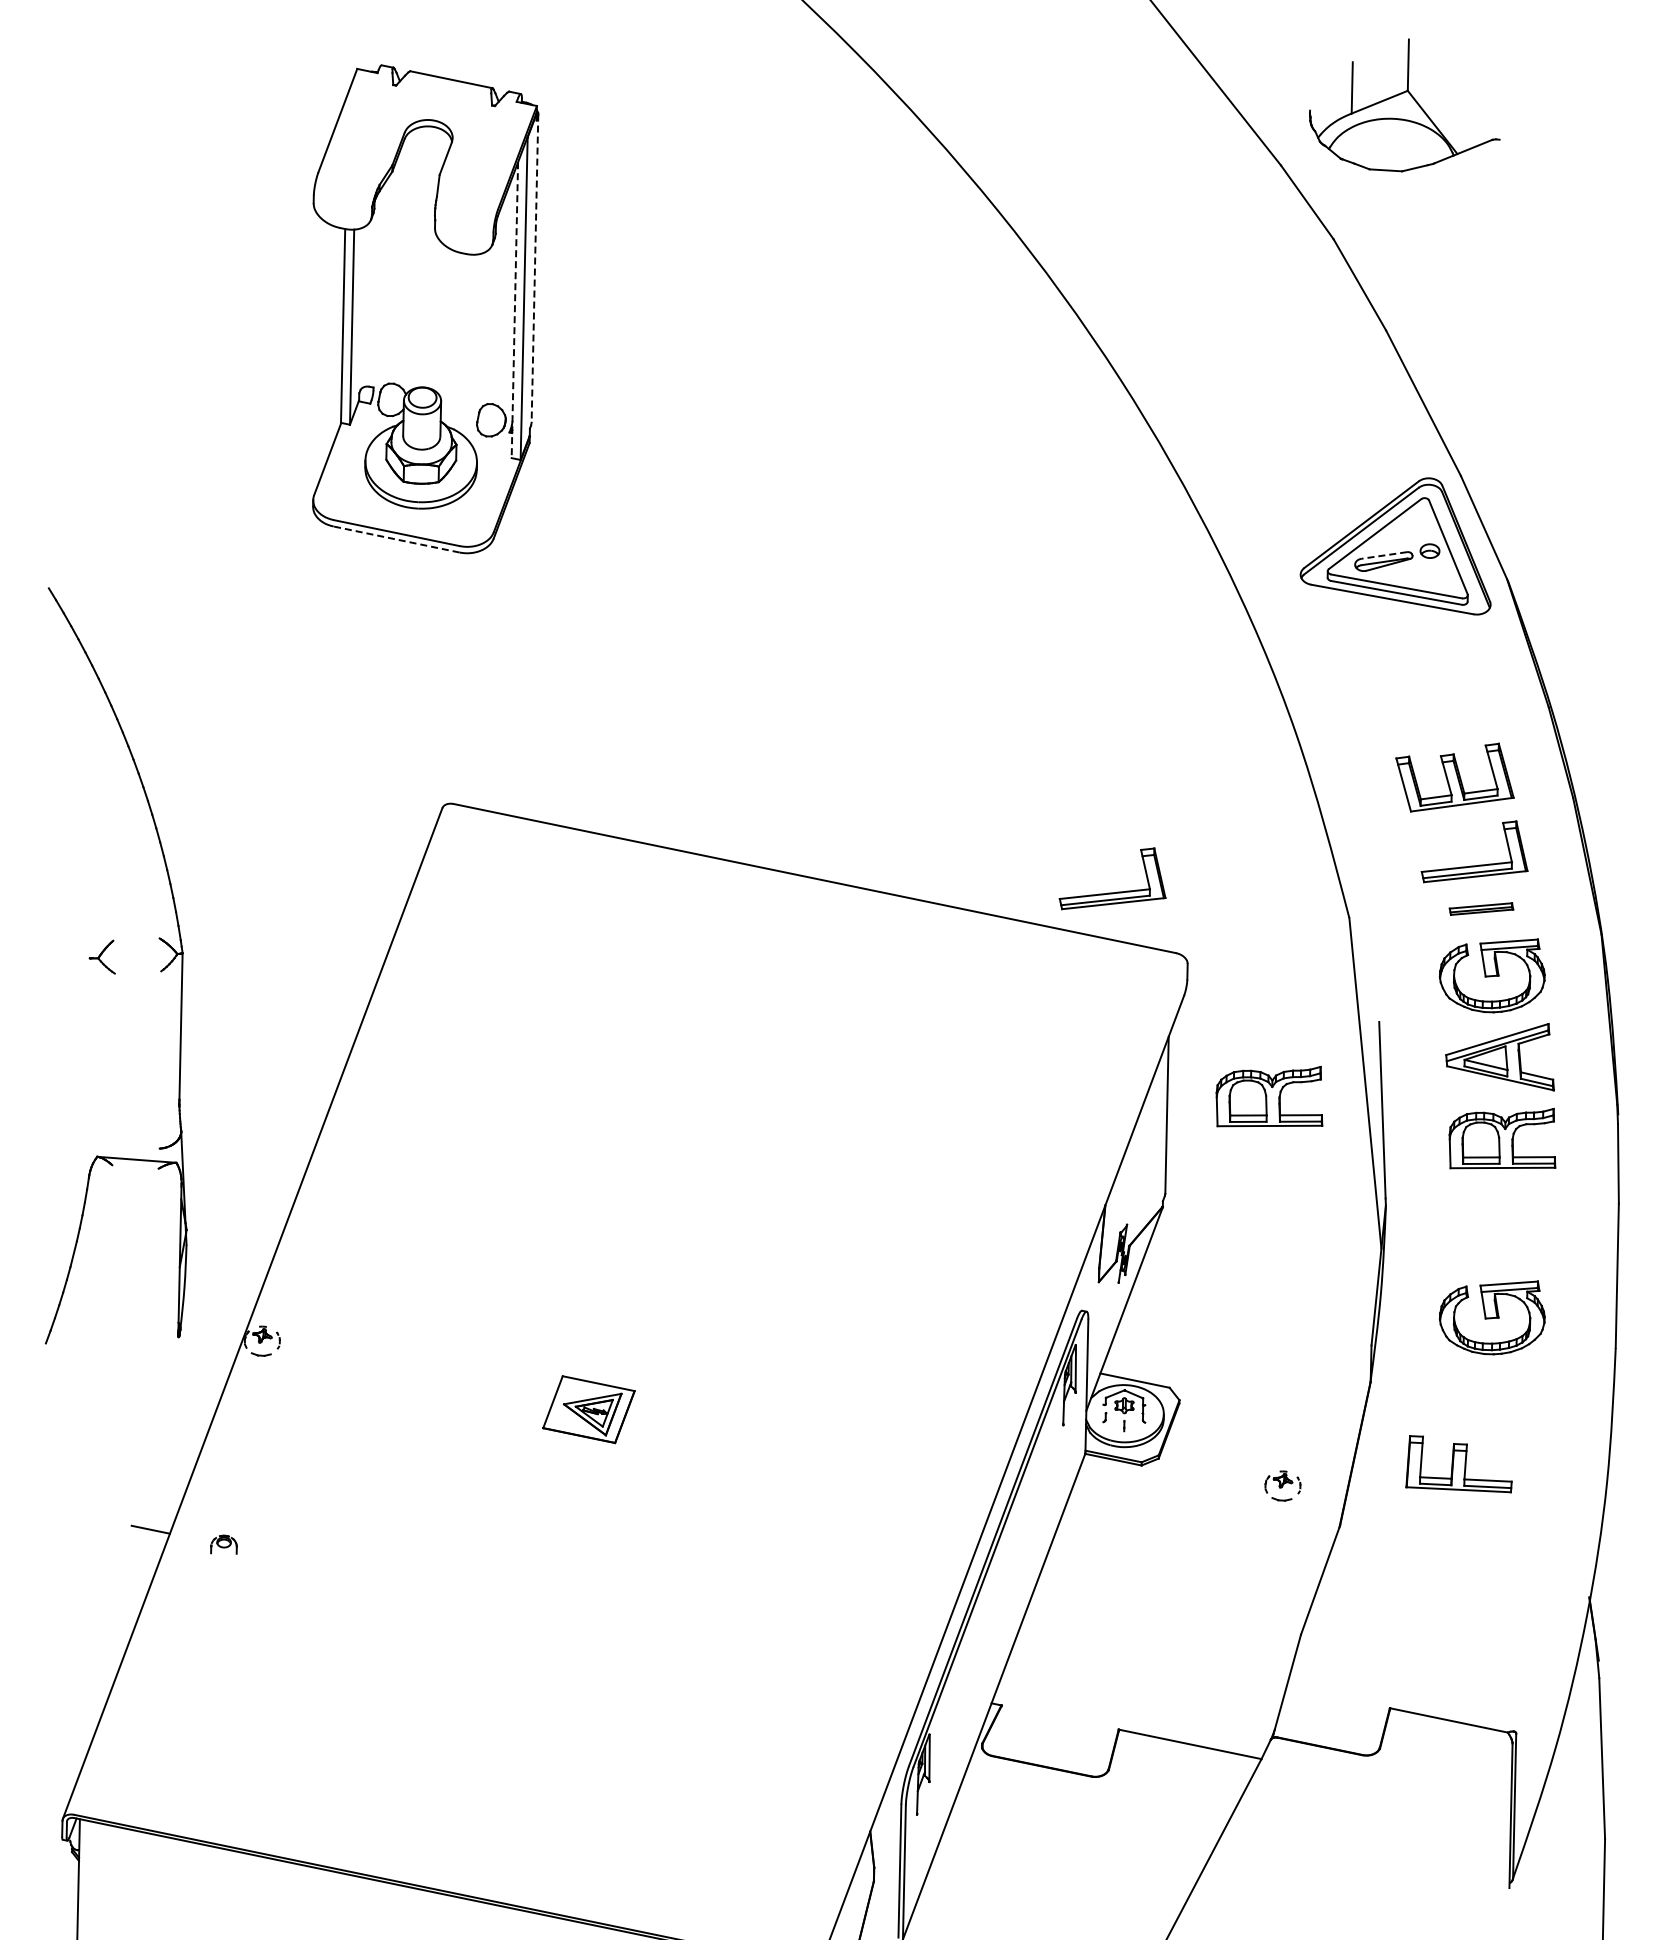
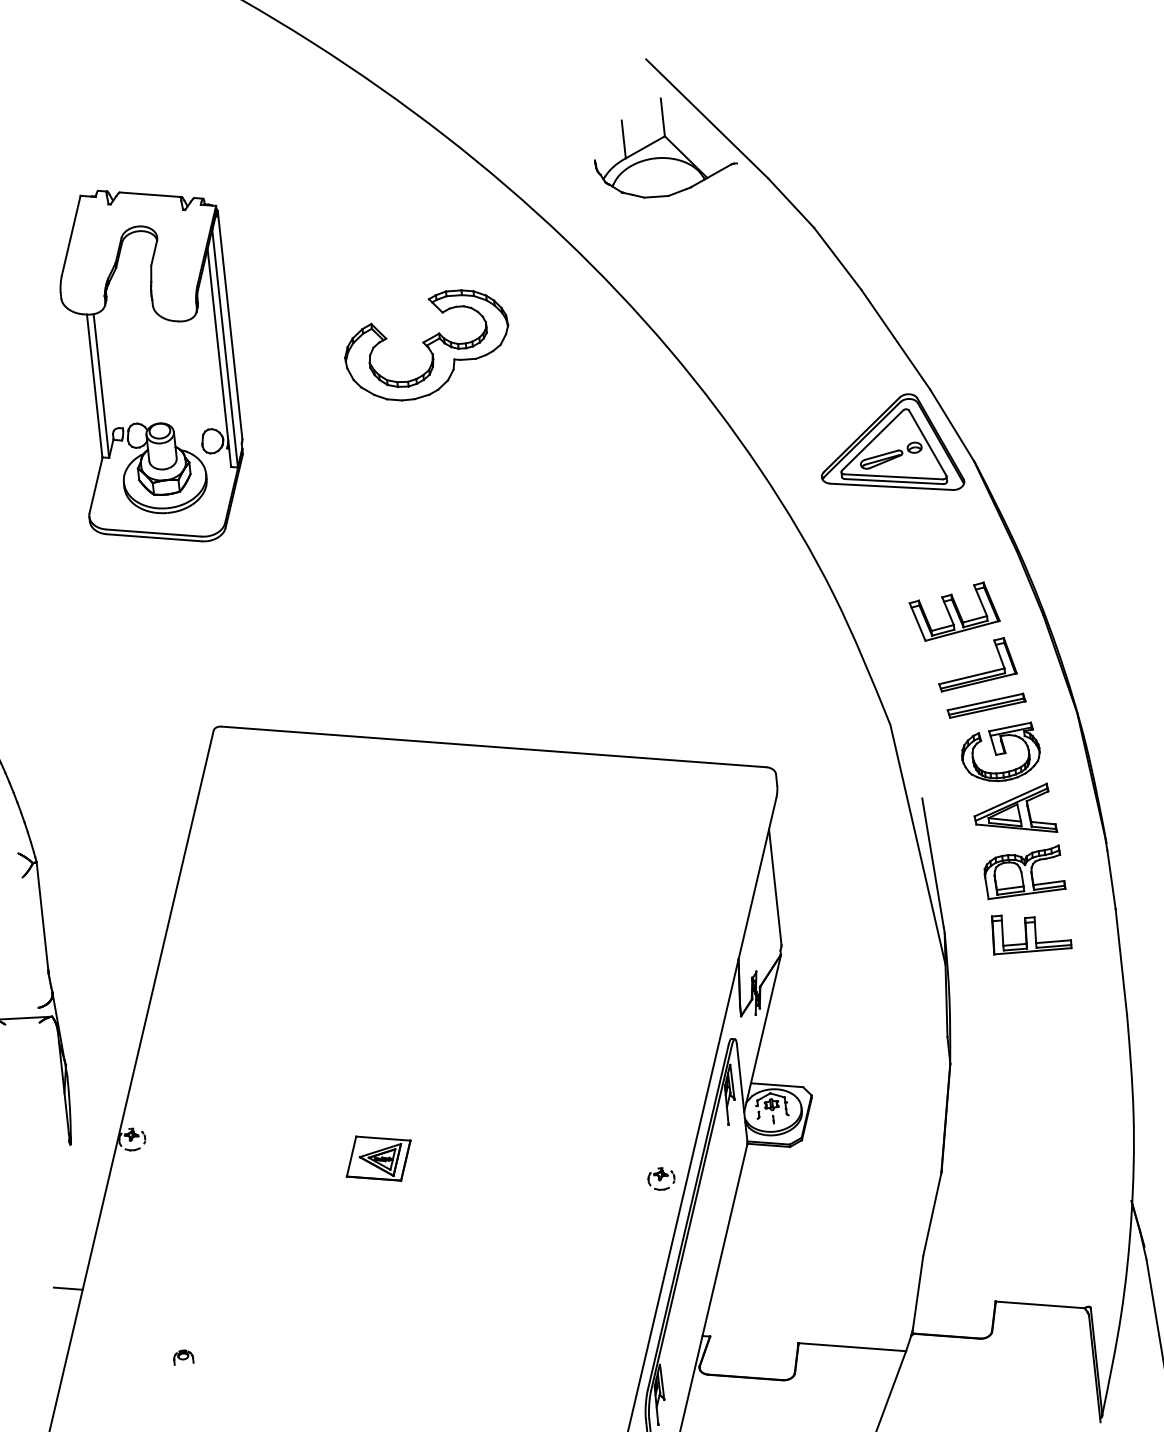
part: (1404, 105) -> (663, 147), moved
line: (534, 269) -> (229, 326), dashed -> solid
line: (514, 310) -> (219, 358), dashed -> solid
part: (795, 329) -> (427, 345), added
line: (396, 539) -> (154, 537), dashed -> solid
line: (1384, 555) -> (881, 455), dashed -> solid
part: (1117, 891) -> (717, 727), removed
part: (1481, 908) -> (986, 705), size x1.67
part: (1269, 1096) -> (848, 863), removed
part: (1491, 1317) -> (1032, 1004), removed
part: (1458, 1464) -> (1030, 932), moved
part: (1282, 1485) -> (661, 1178), moved
part: (223, 1544) -> (183, 1357), moved

